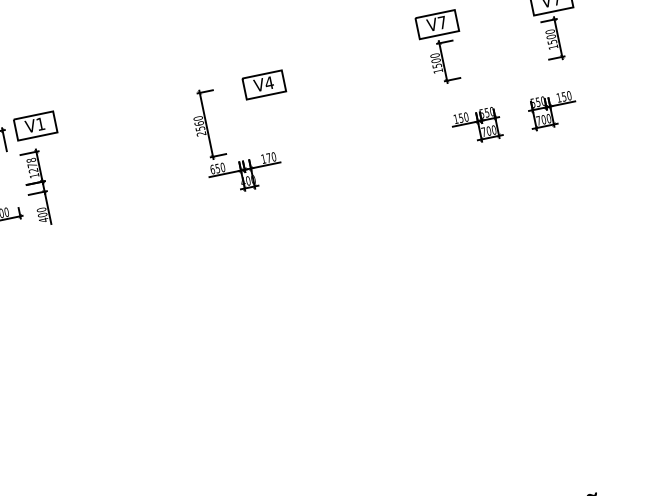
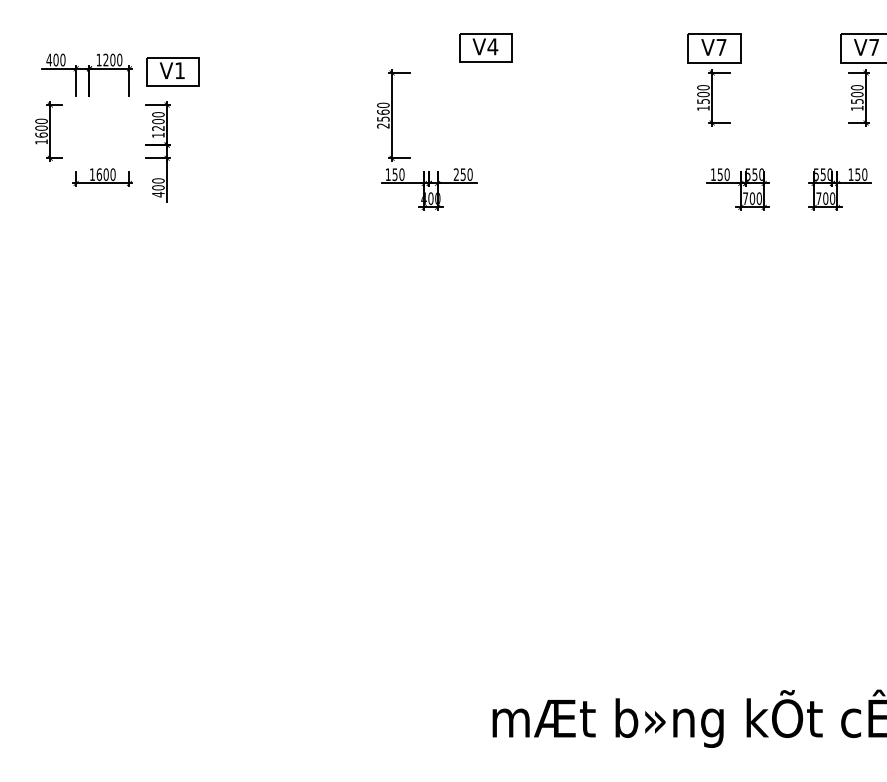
part: (263, 84) -> (485, 47), moved
text: (265, 158) -> (459, 174), 170 -> 250
text: (32, 163) -> (158, 118), 1278 -> 1200
text: (212, 169) -> (387, 174), 650 -> 150

